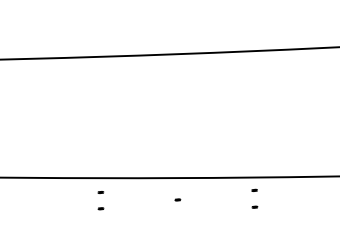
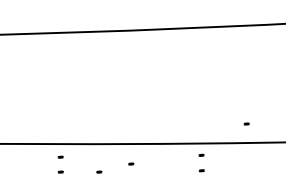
part: (303, 155) -> (246, 123), added
part: (142, 208) -> (98, 171), added

